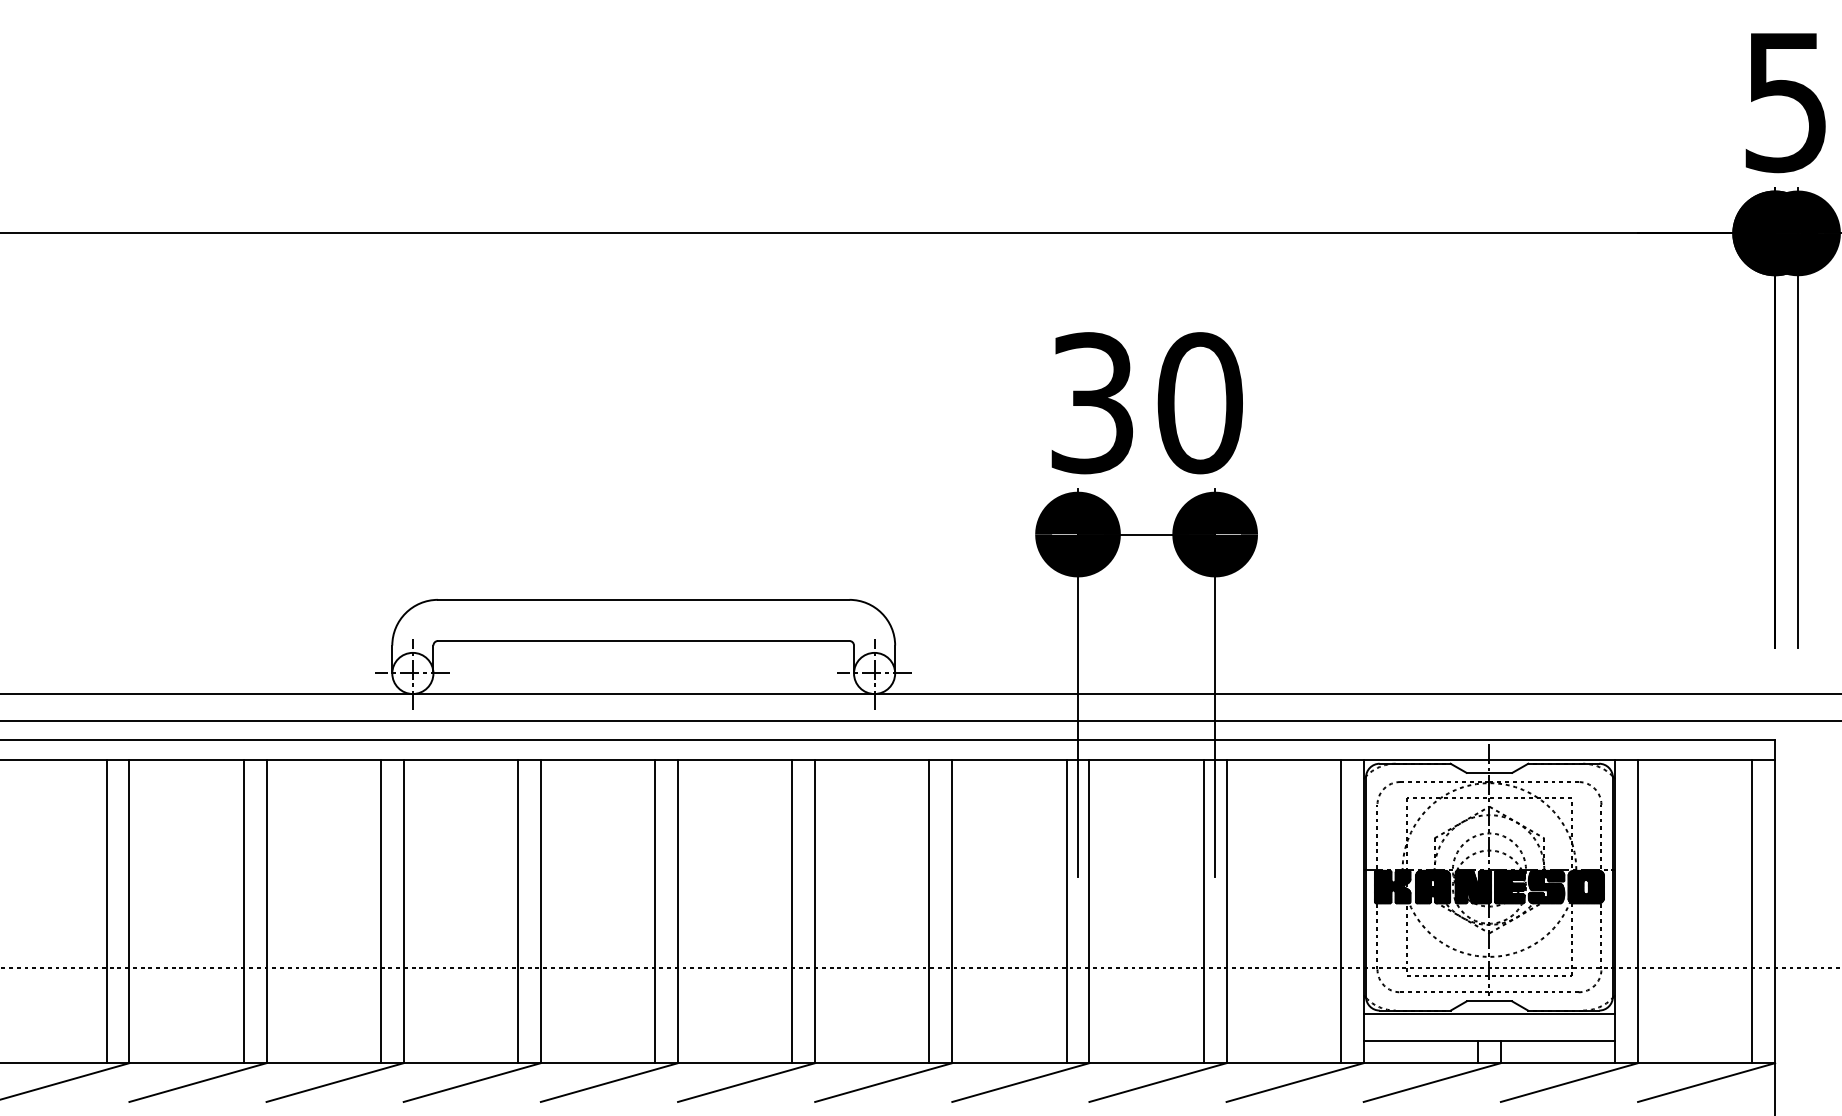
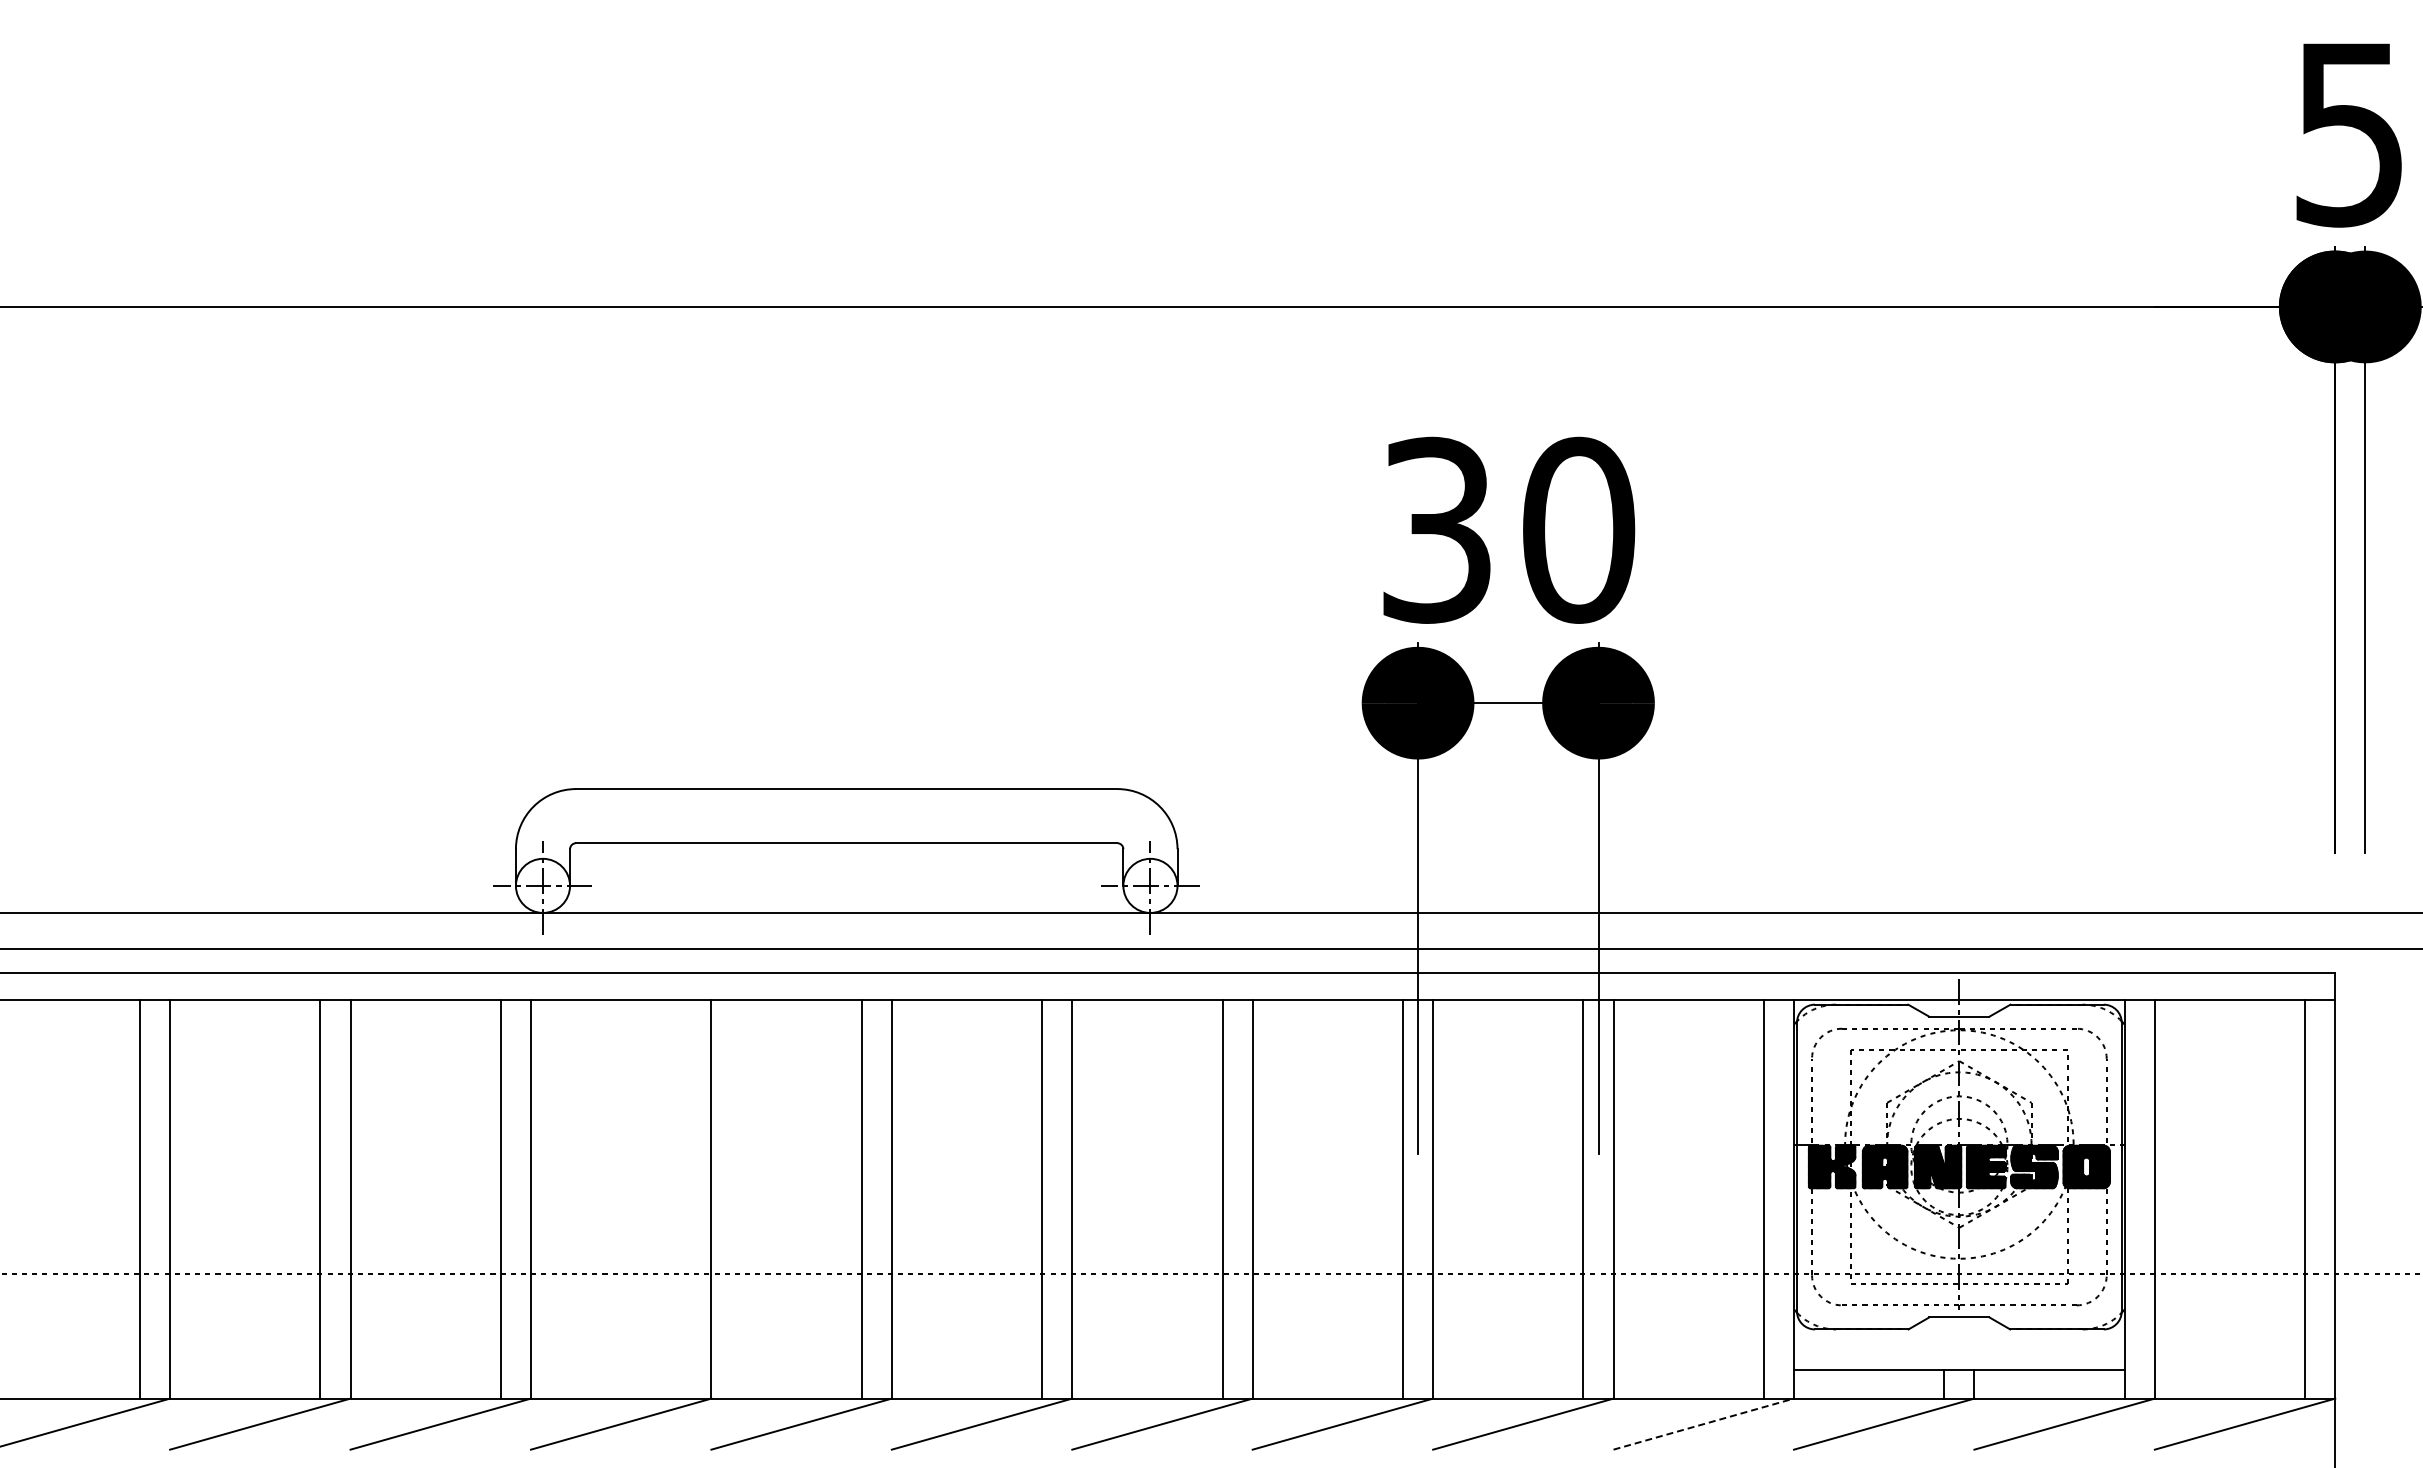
line: (518, 911) -> (681, 1199), removed
line: (1488, 1013) -> (1958, 1333), removed
line: (1294, 1082) -> (1703, 1424), solid -> dashed

